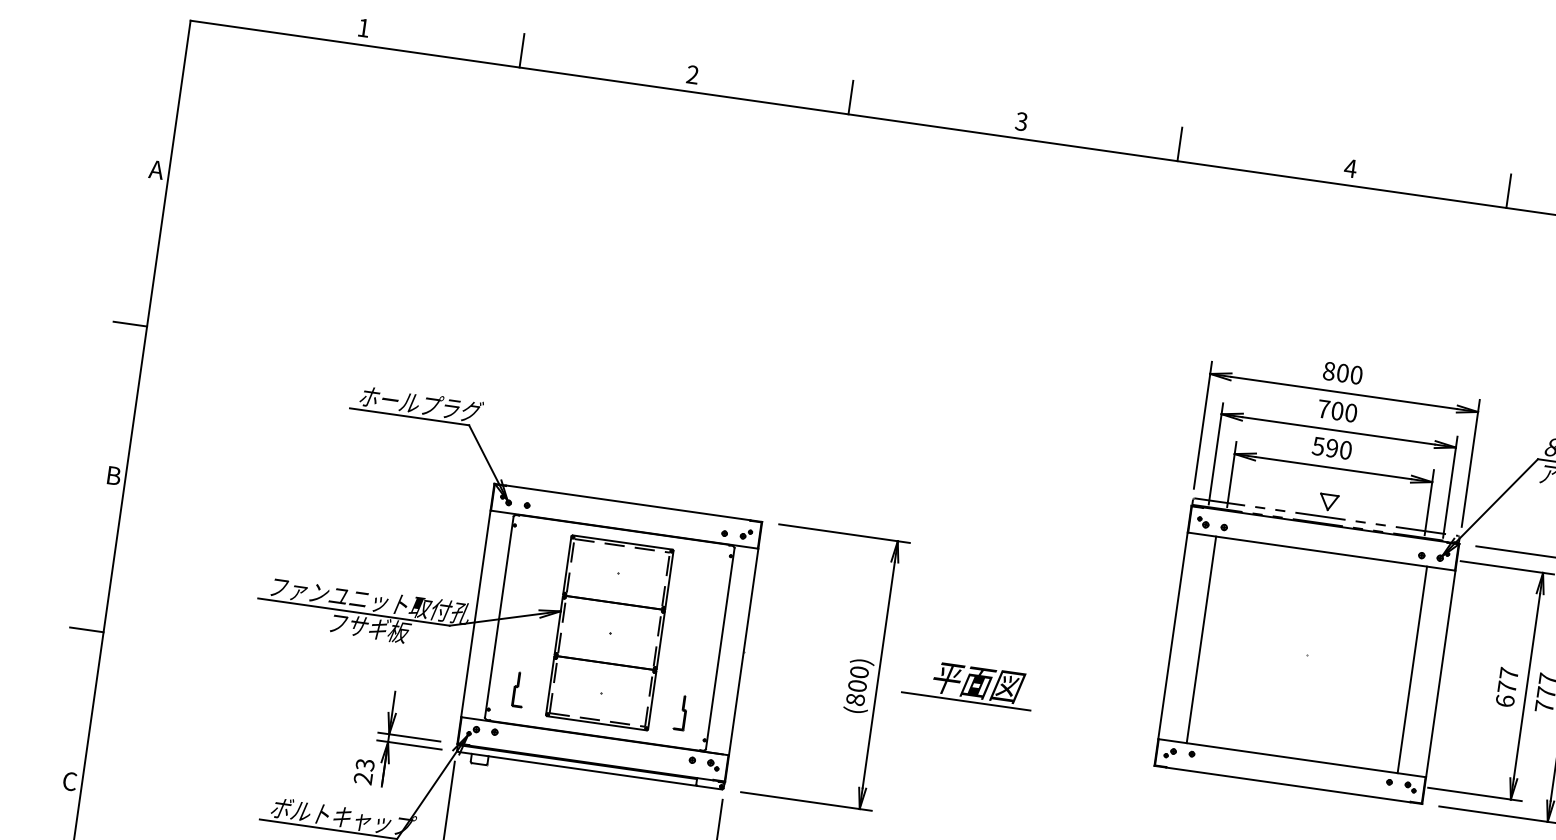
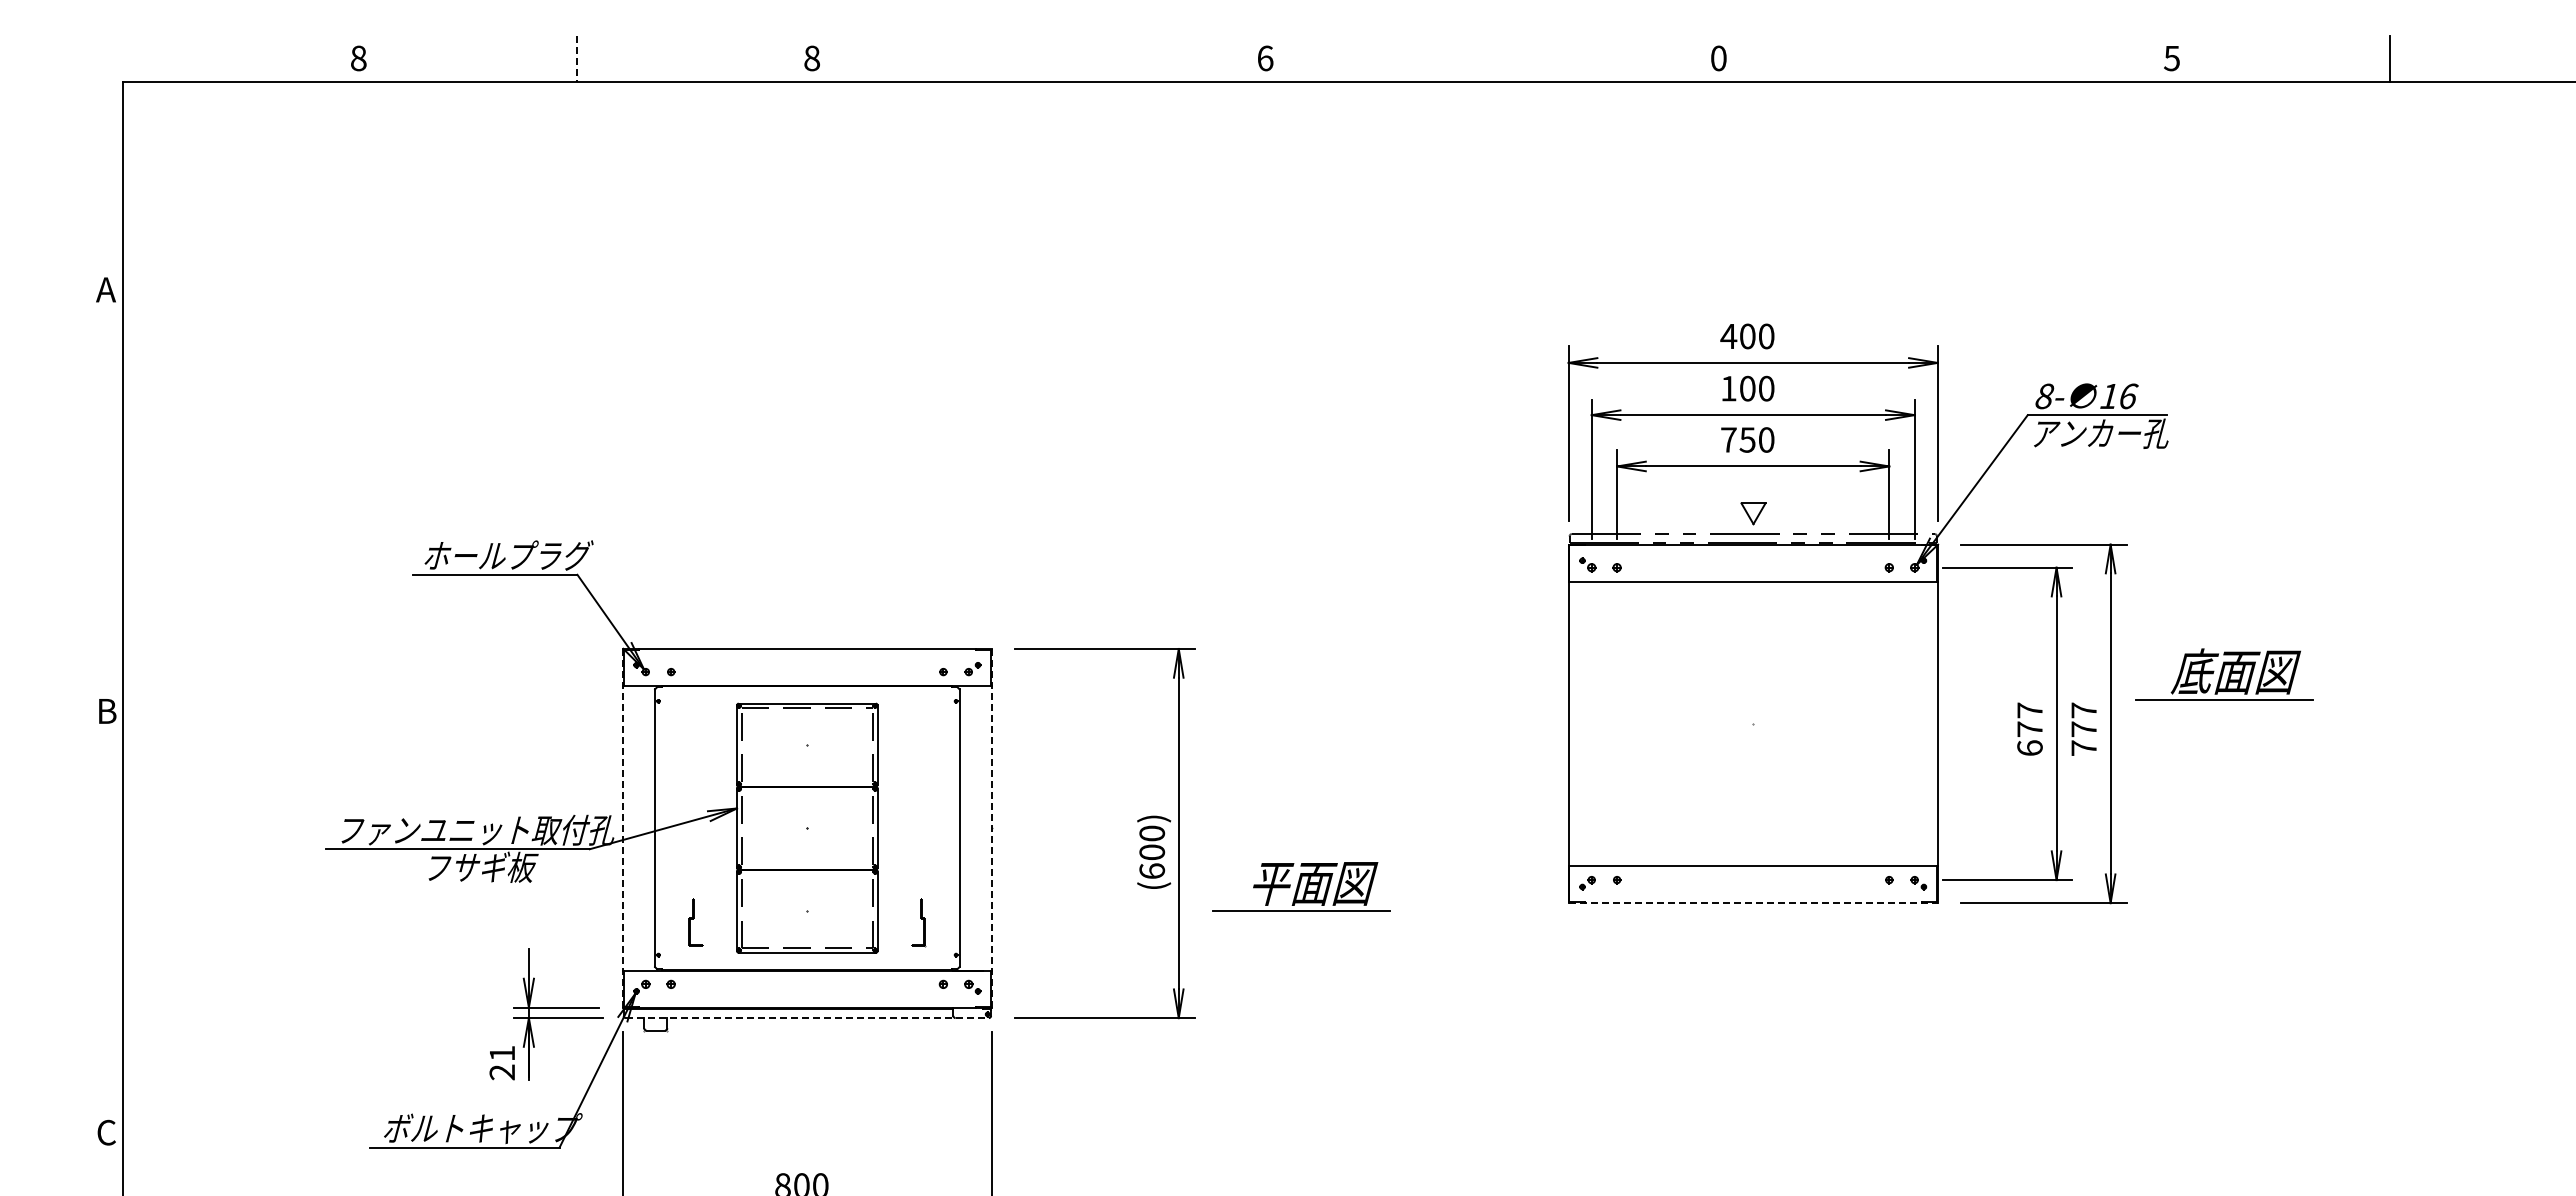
text: (363, 28) -> (358, 58), 1 -> 8
line: (521, 51) -> (576, 59), solid -> dashed
text: (692, 74) -> (811, 58), 2 -> 8
line: (851, 97) -> (1030, 58), removed
text: (1021, 121) -> (1265, 58), 3 -> 6
line: (1179, 144) -> (1483, 58), removed
text: (1350, 168) -> (1718, 58), 4 -> 0
line: (1508, 191) -> (1936, 58), removed
line: (130, 324) -> (100, 503), removed
text: (1328, 371) -> (1728, 336), 800 -> 400
text: (1323, 408) -> (1728, 388), 700 -> 100
text: (1324, 446) -> (1737, 439), 590 -> 750
line: (475, 613) -> (622, 827), solid -> dashed
line: (86, 629) -> (100, 924), removed
line: (1201, 639) -> (1607, 723), removed
line: (743, 651) -> (991, 827), solid -> dashed
line: (1412, 669) -> (1898, 723), removed
part: (968, 683) -> (1301, 886), moved
text: (855, 699) -> (1151, 871), (800) -> (600)
text: (365, 764) -> (502, 1053), 23 -> 21
line: (590, 770) -> (807, 1018), solid -> dashed
line: (1288, 785) -> (1753, 903), solid -> dashed

